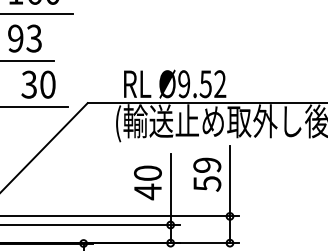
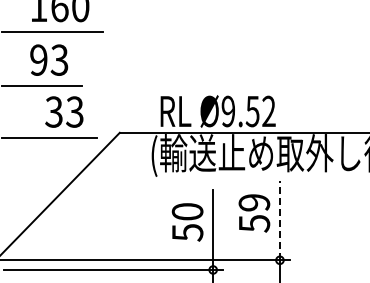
text: (47, 84) -> (74, 111), 30 -> 33
line: (229, 181) -> (279, 220), solid -> dashed
text: (147, 191) -> (187, 232), 40 -> 50

